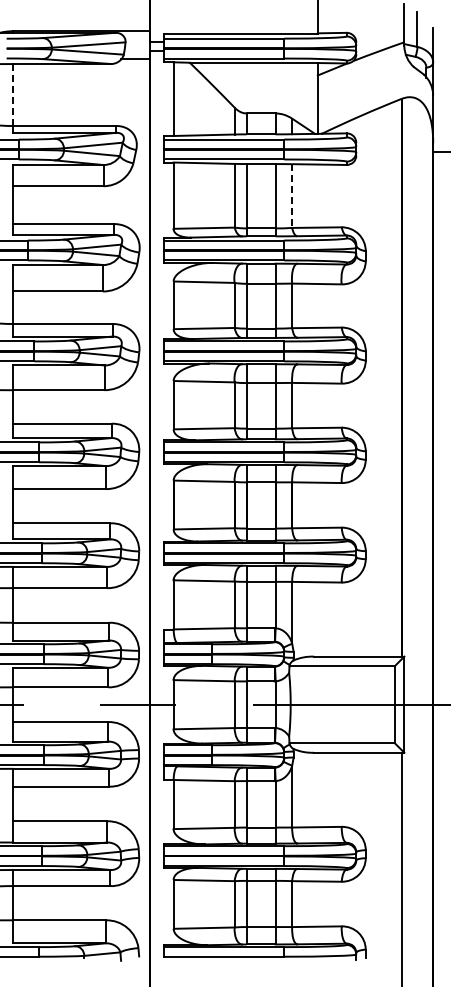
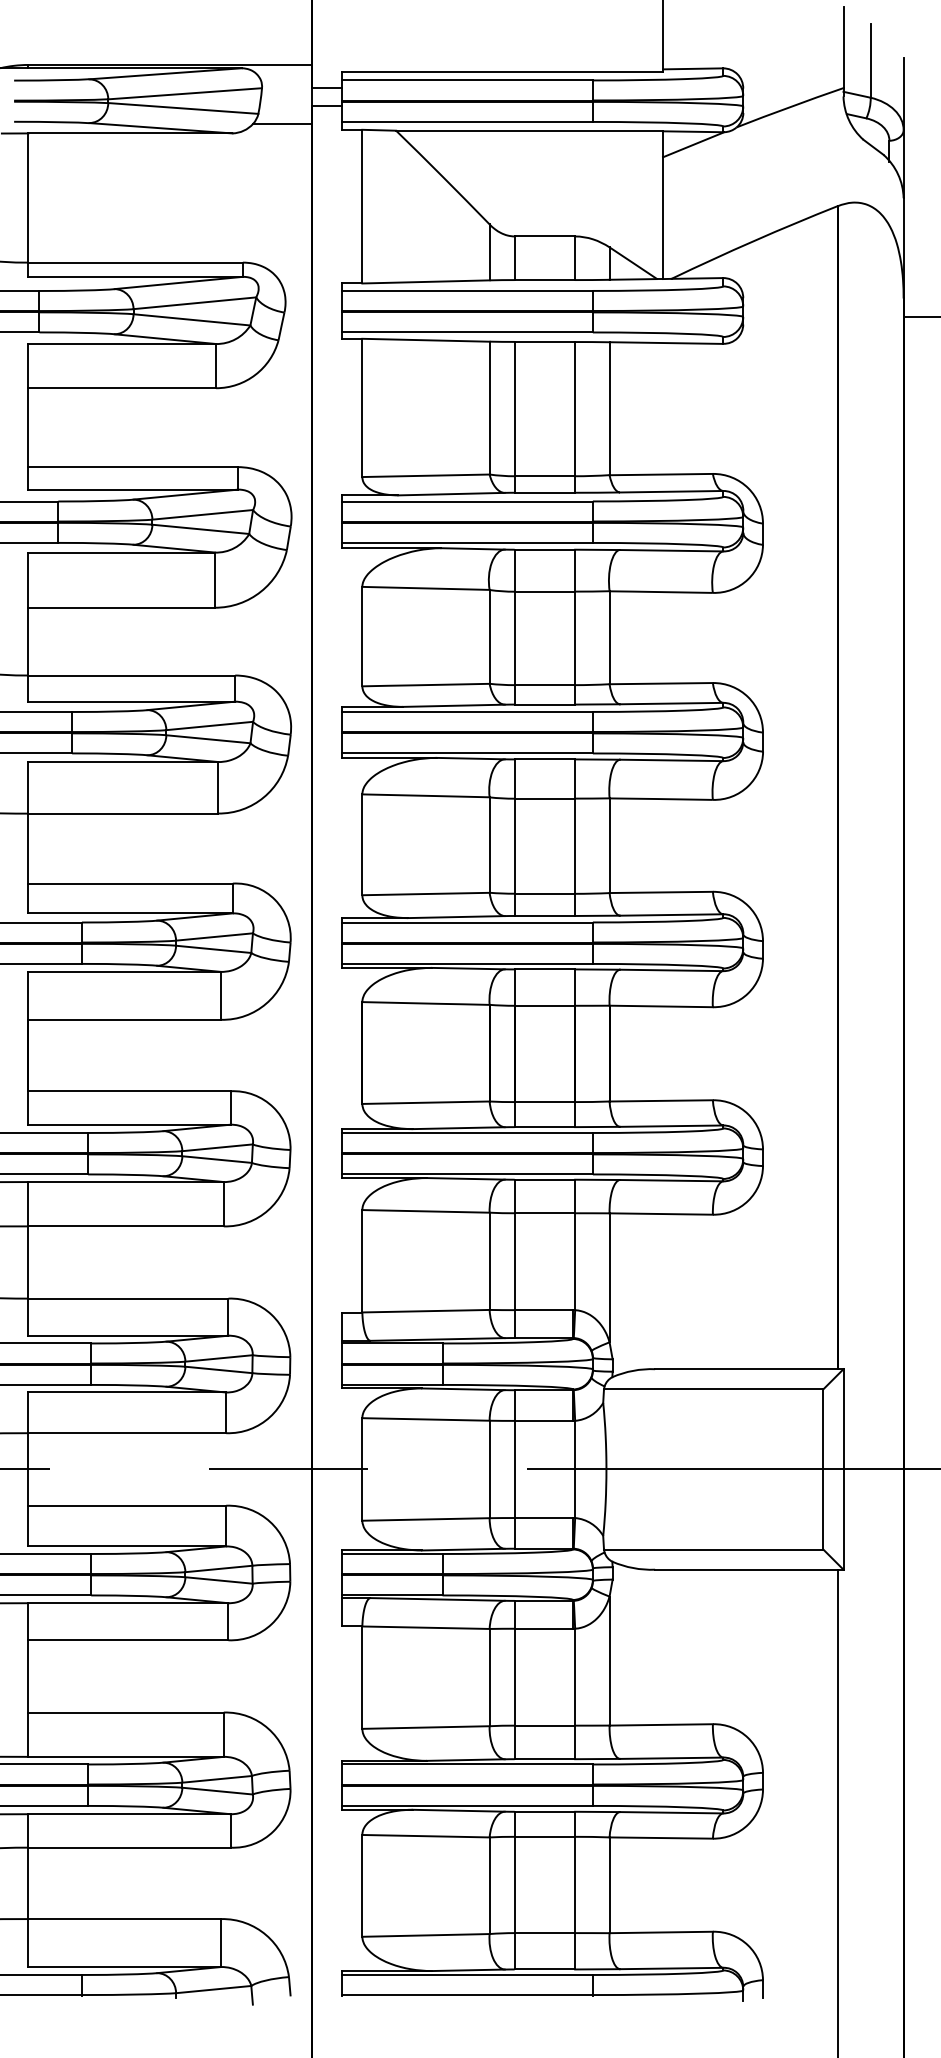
line: (13, 95) -> (28, 199), dashed -> solid
line: (292, 196) -> (610, 409), dashed -> solid

